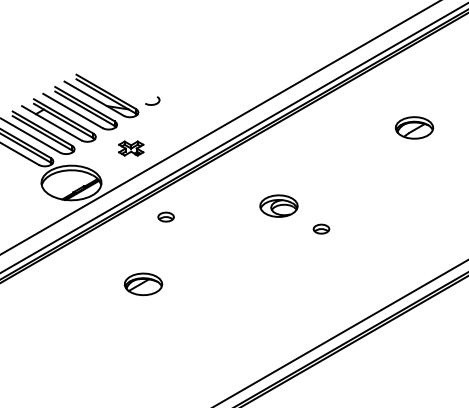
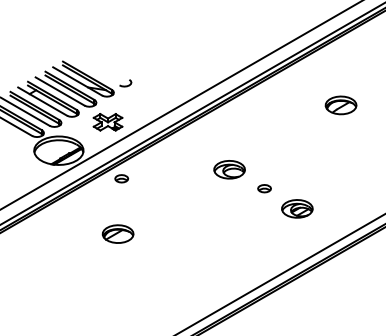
part: (130, 148) -> (107, 122), size x1.43
part: (165, 216) -> (121, 178), moved
part: (361, 253) -> (297, 208), added

